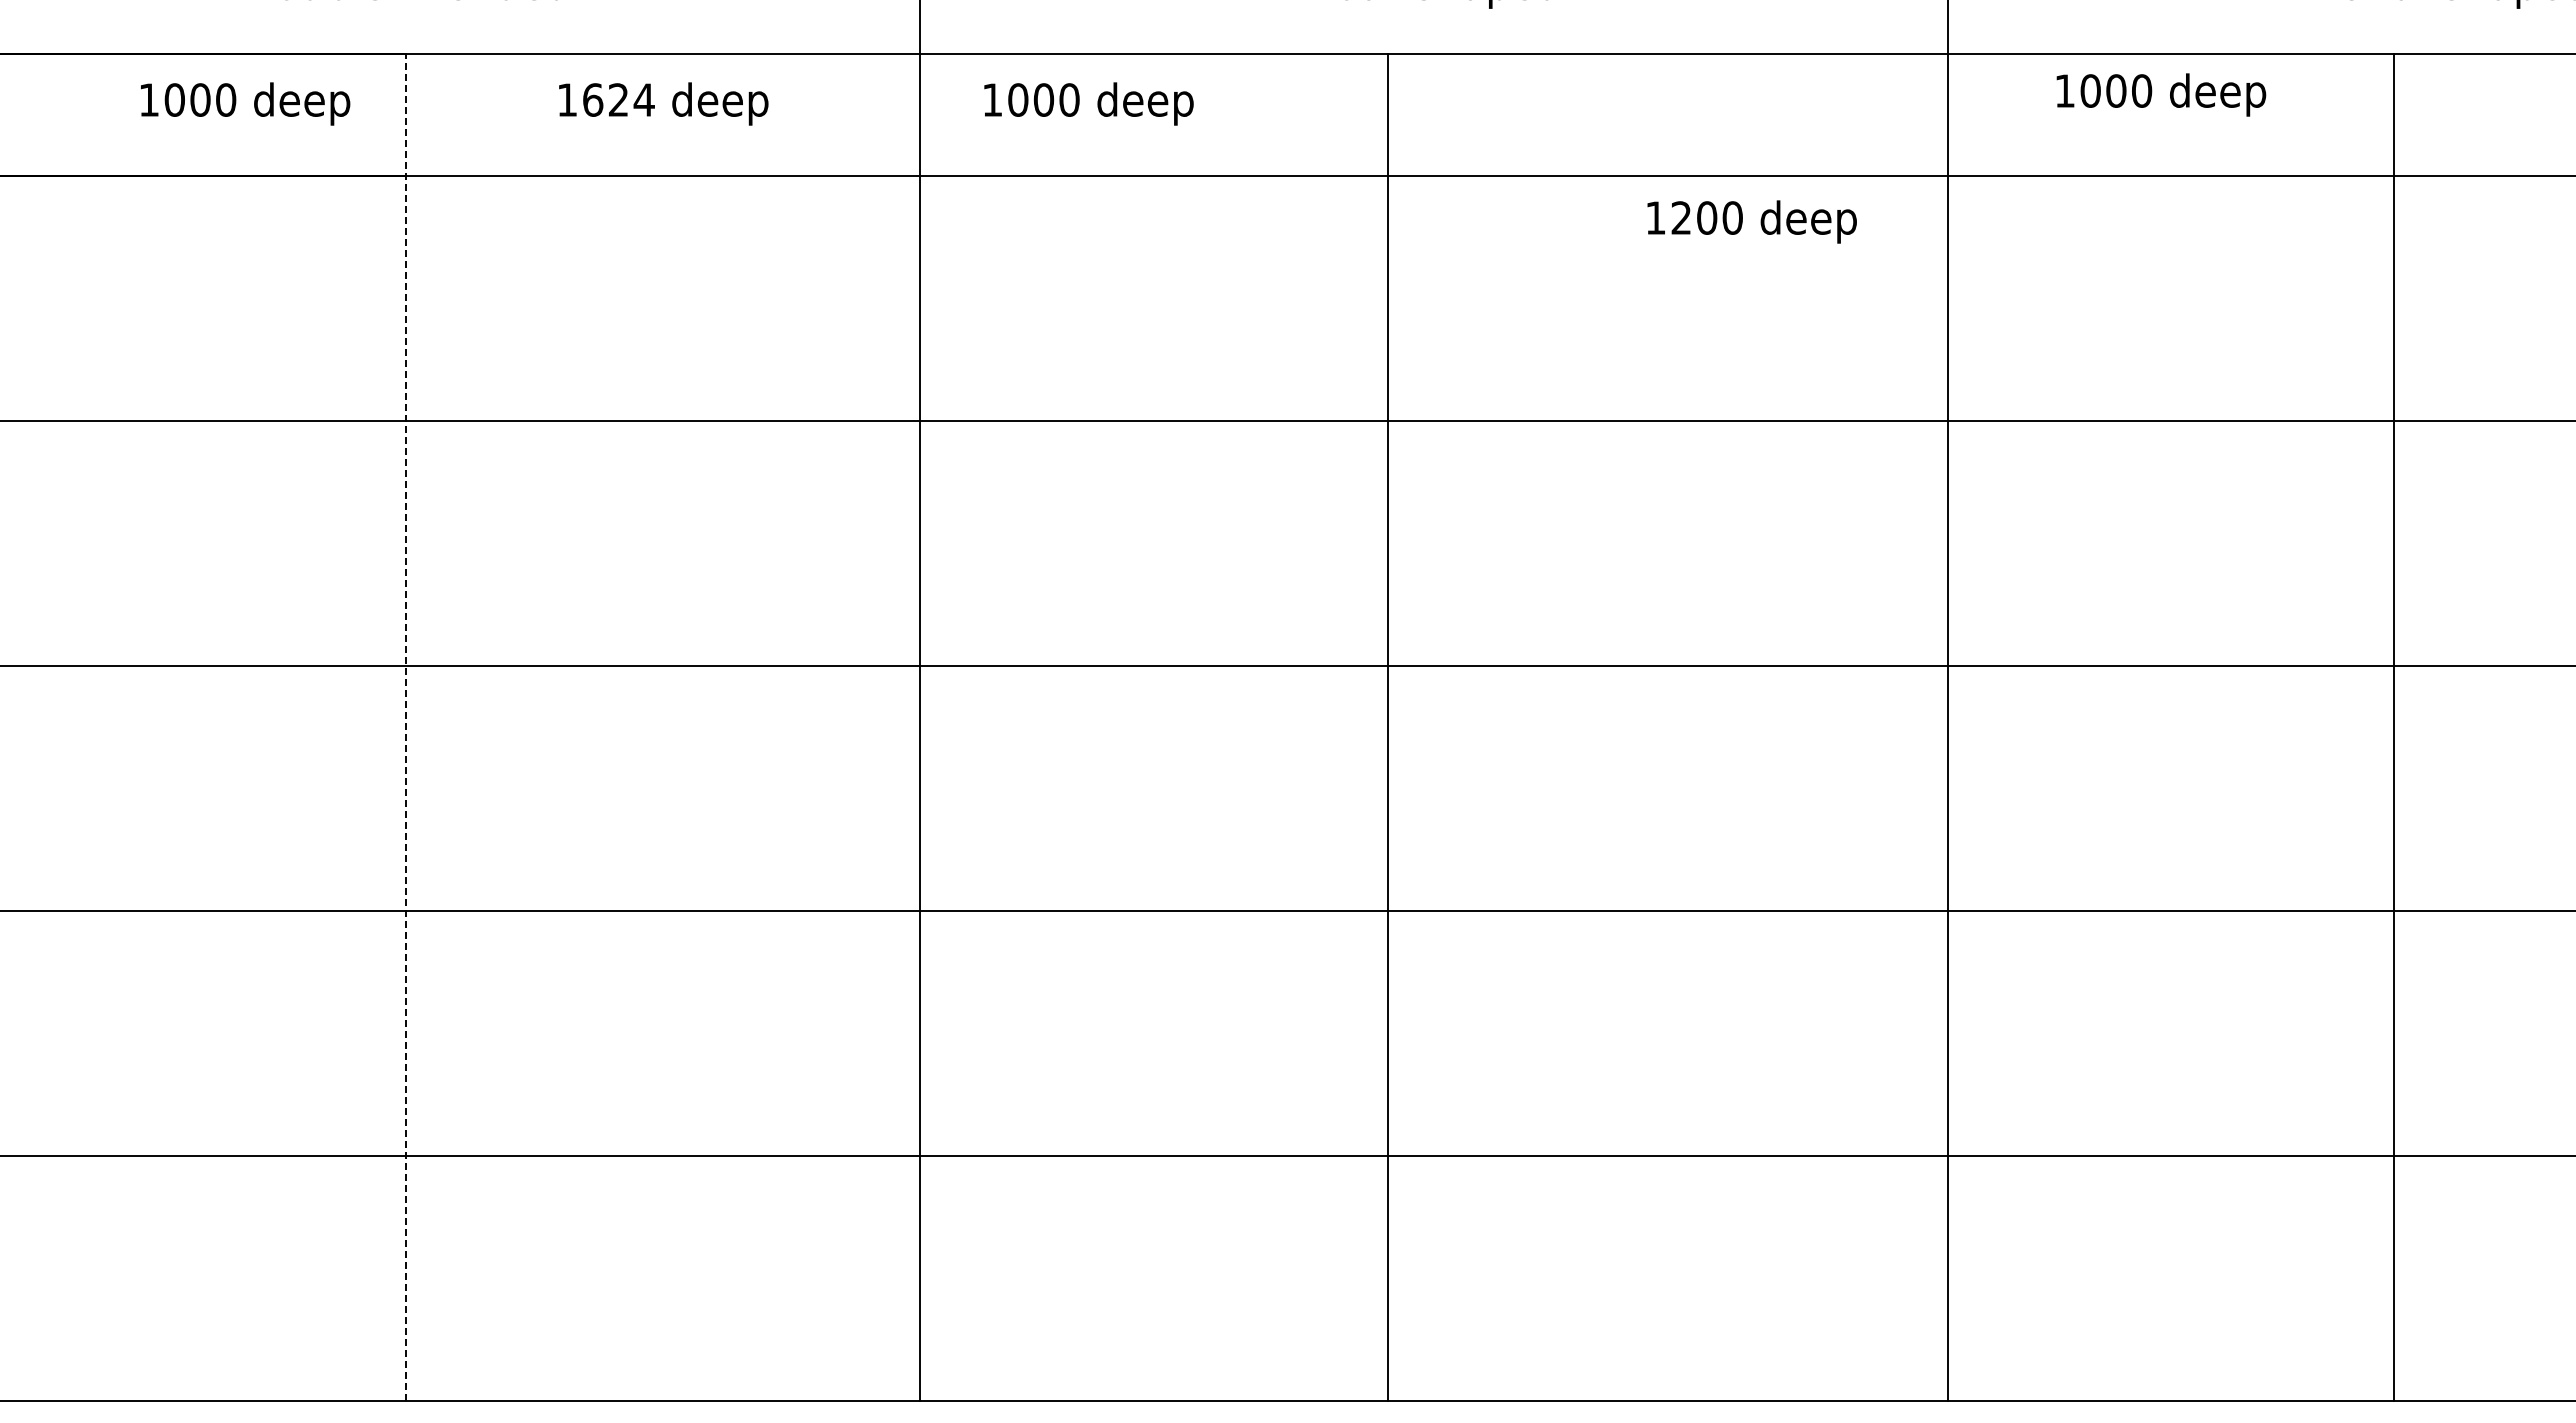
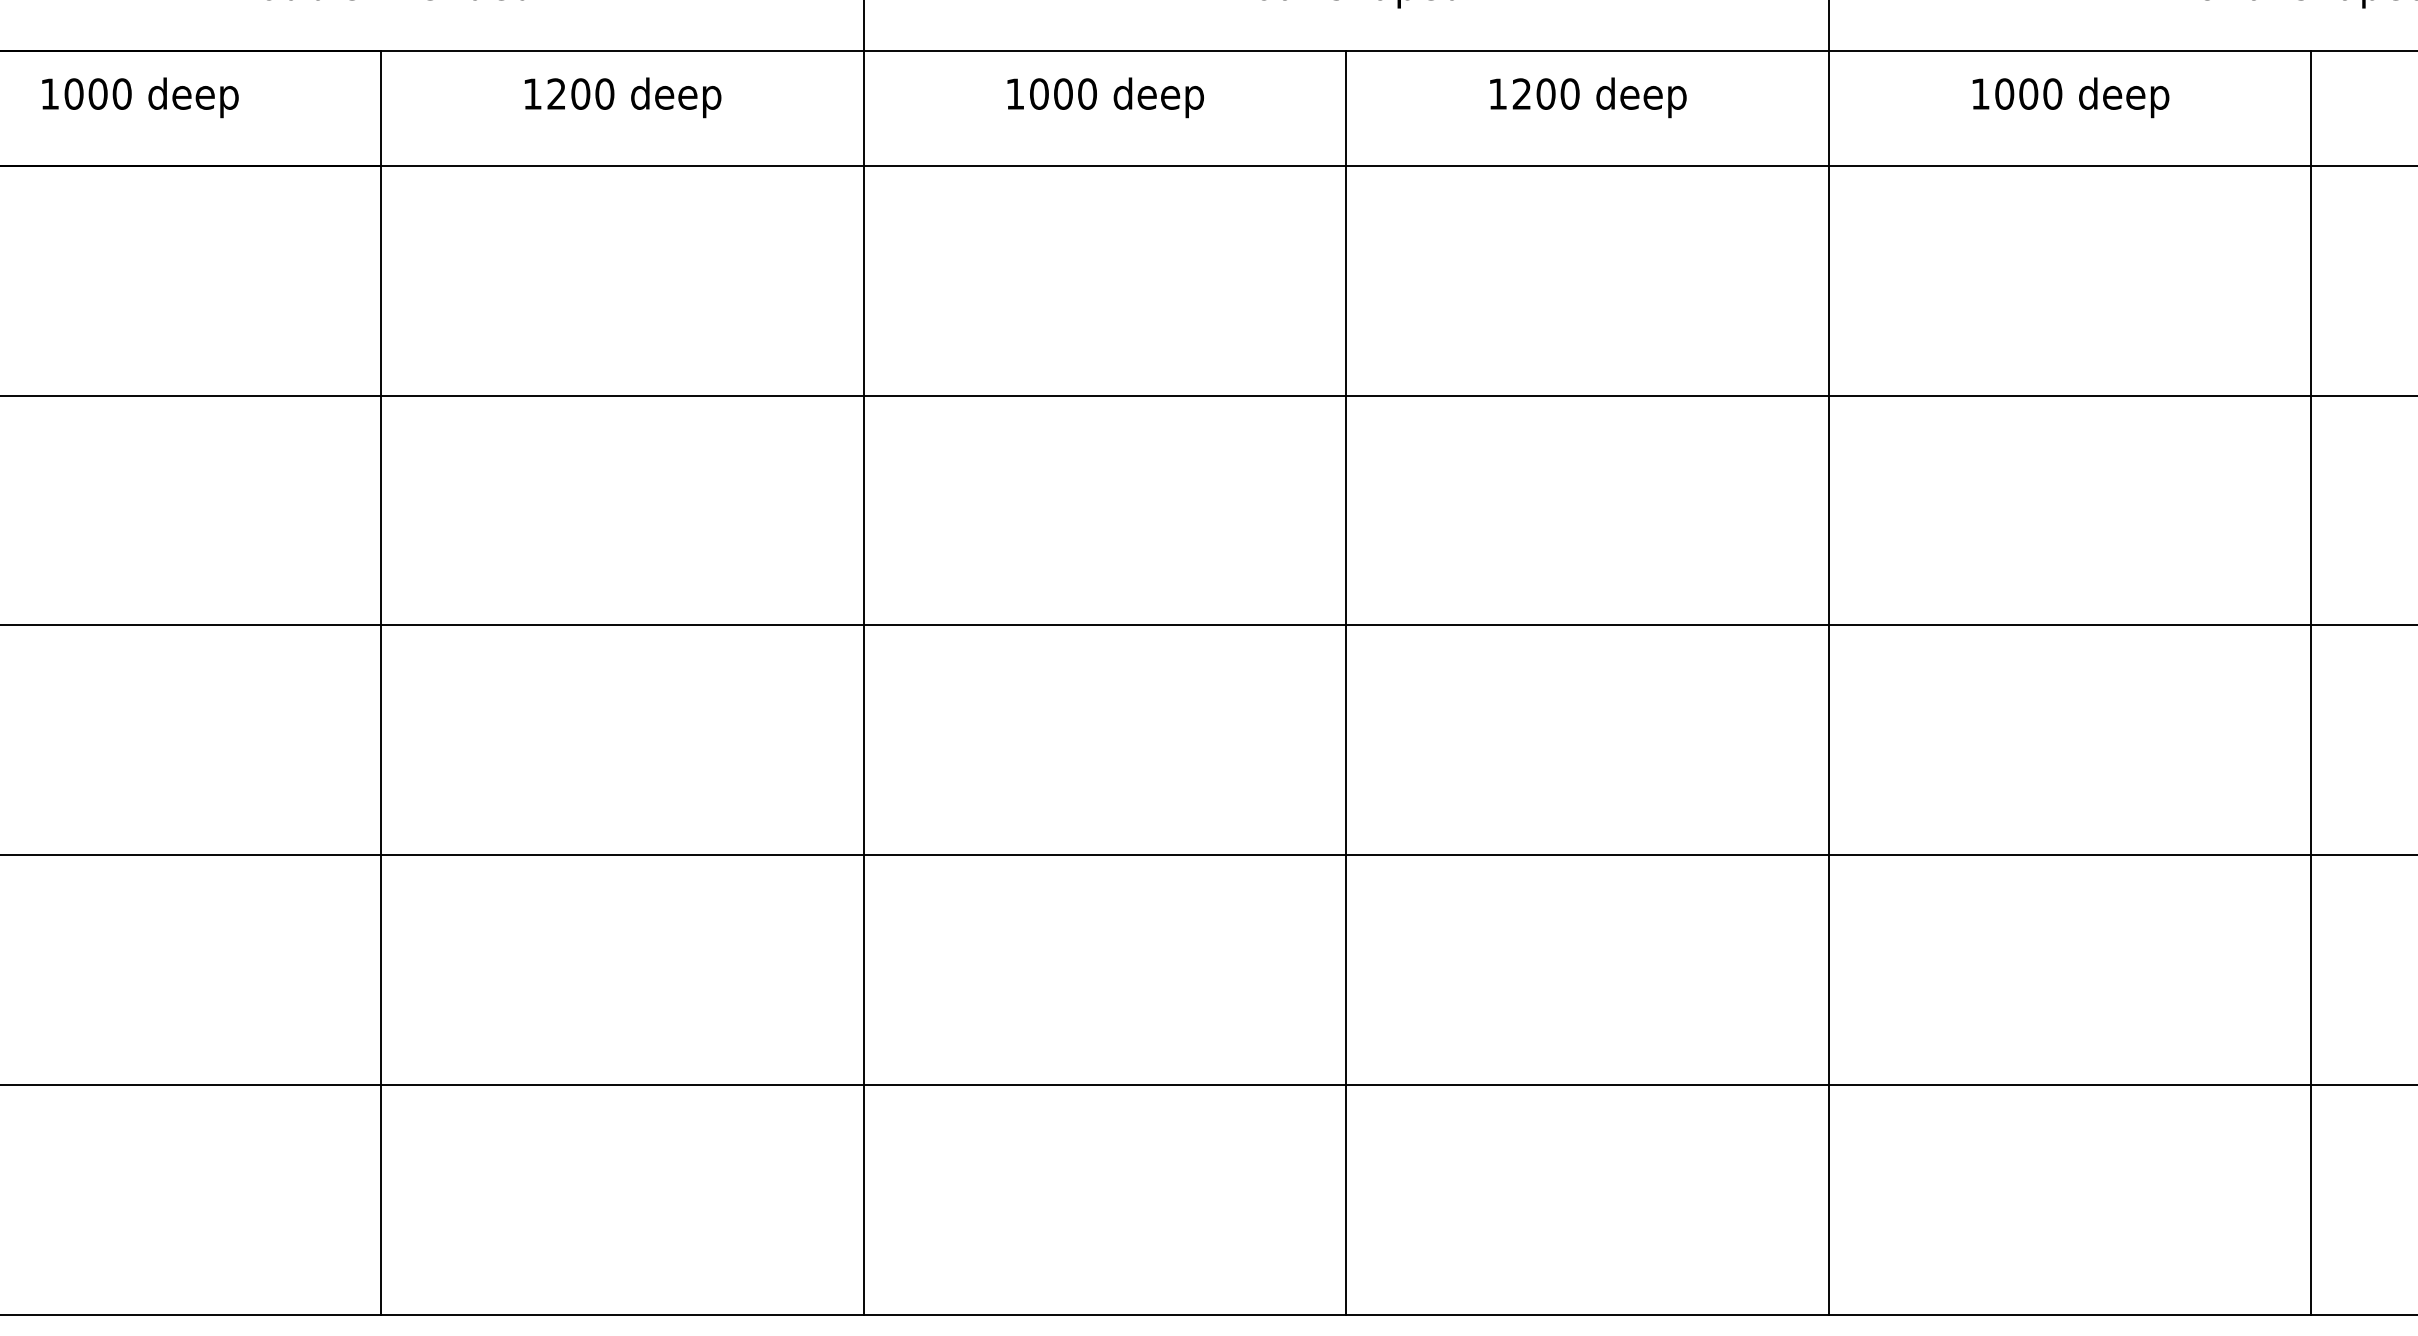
text: (2161, 94) -> (2071, 97), moved
text: (618, 99) -> (580, 93), 1624 -> 1200
text: (245, 103) -> (140, 97), moved
text: (1088, 103) -> (1105, 97), moved
text: (1751, 221) -> (1587, 97), moved
line: (405, 726) -> (380, 682), dashed -> solid
line: (1388, 727) -> (1346, 683), moved
line: (2393, 727) -> (2311, 683), moved

